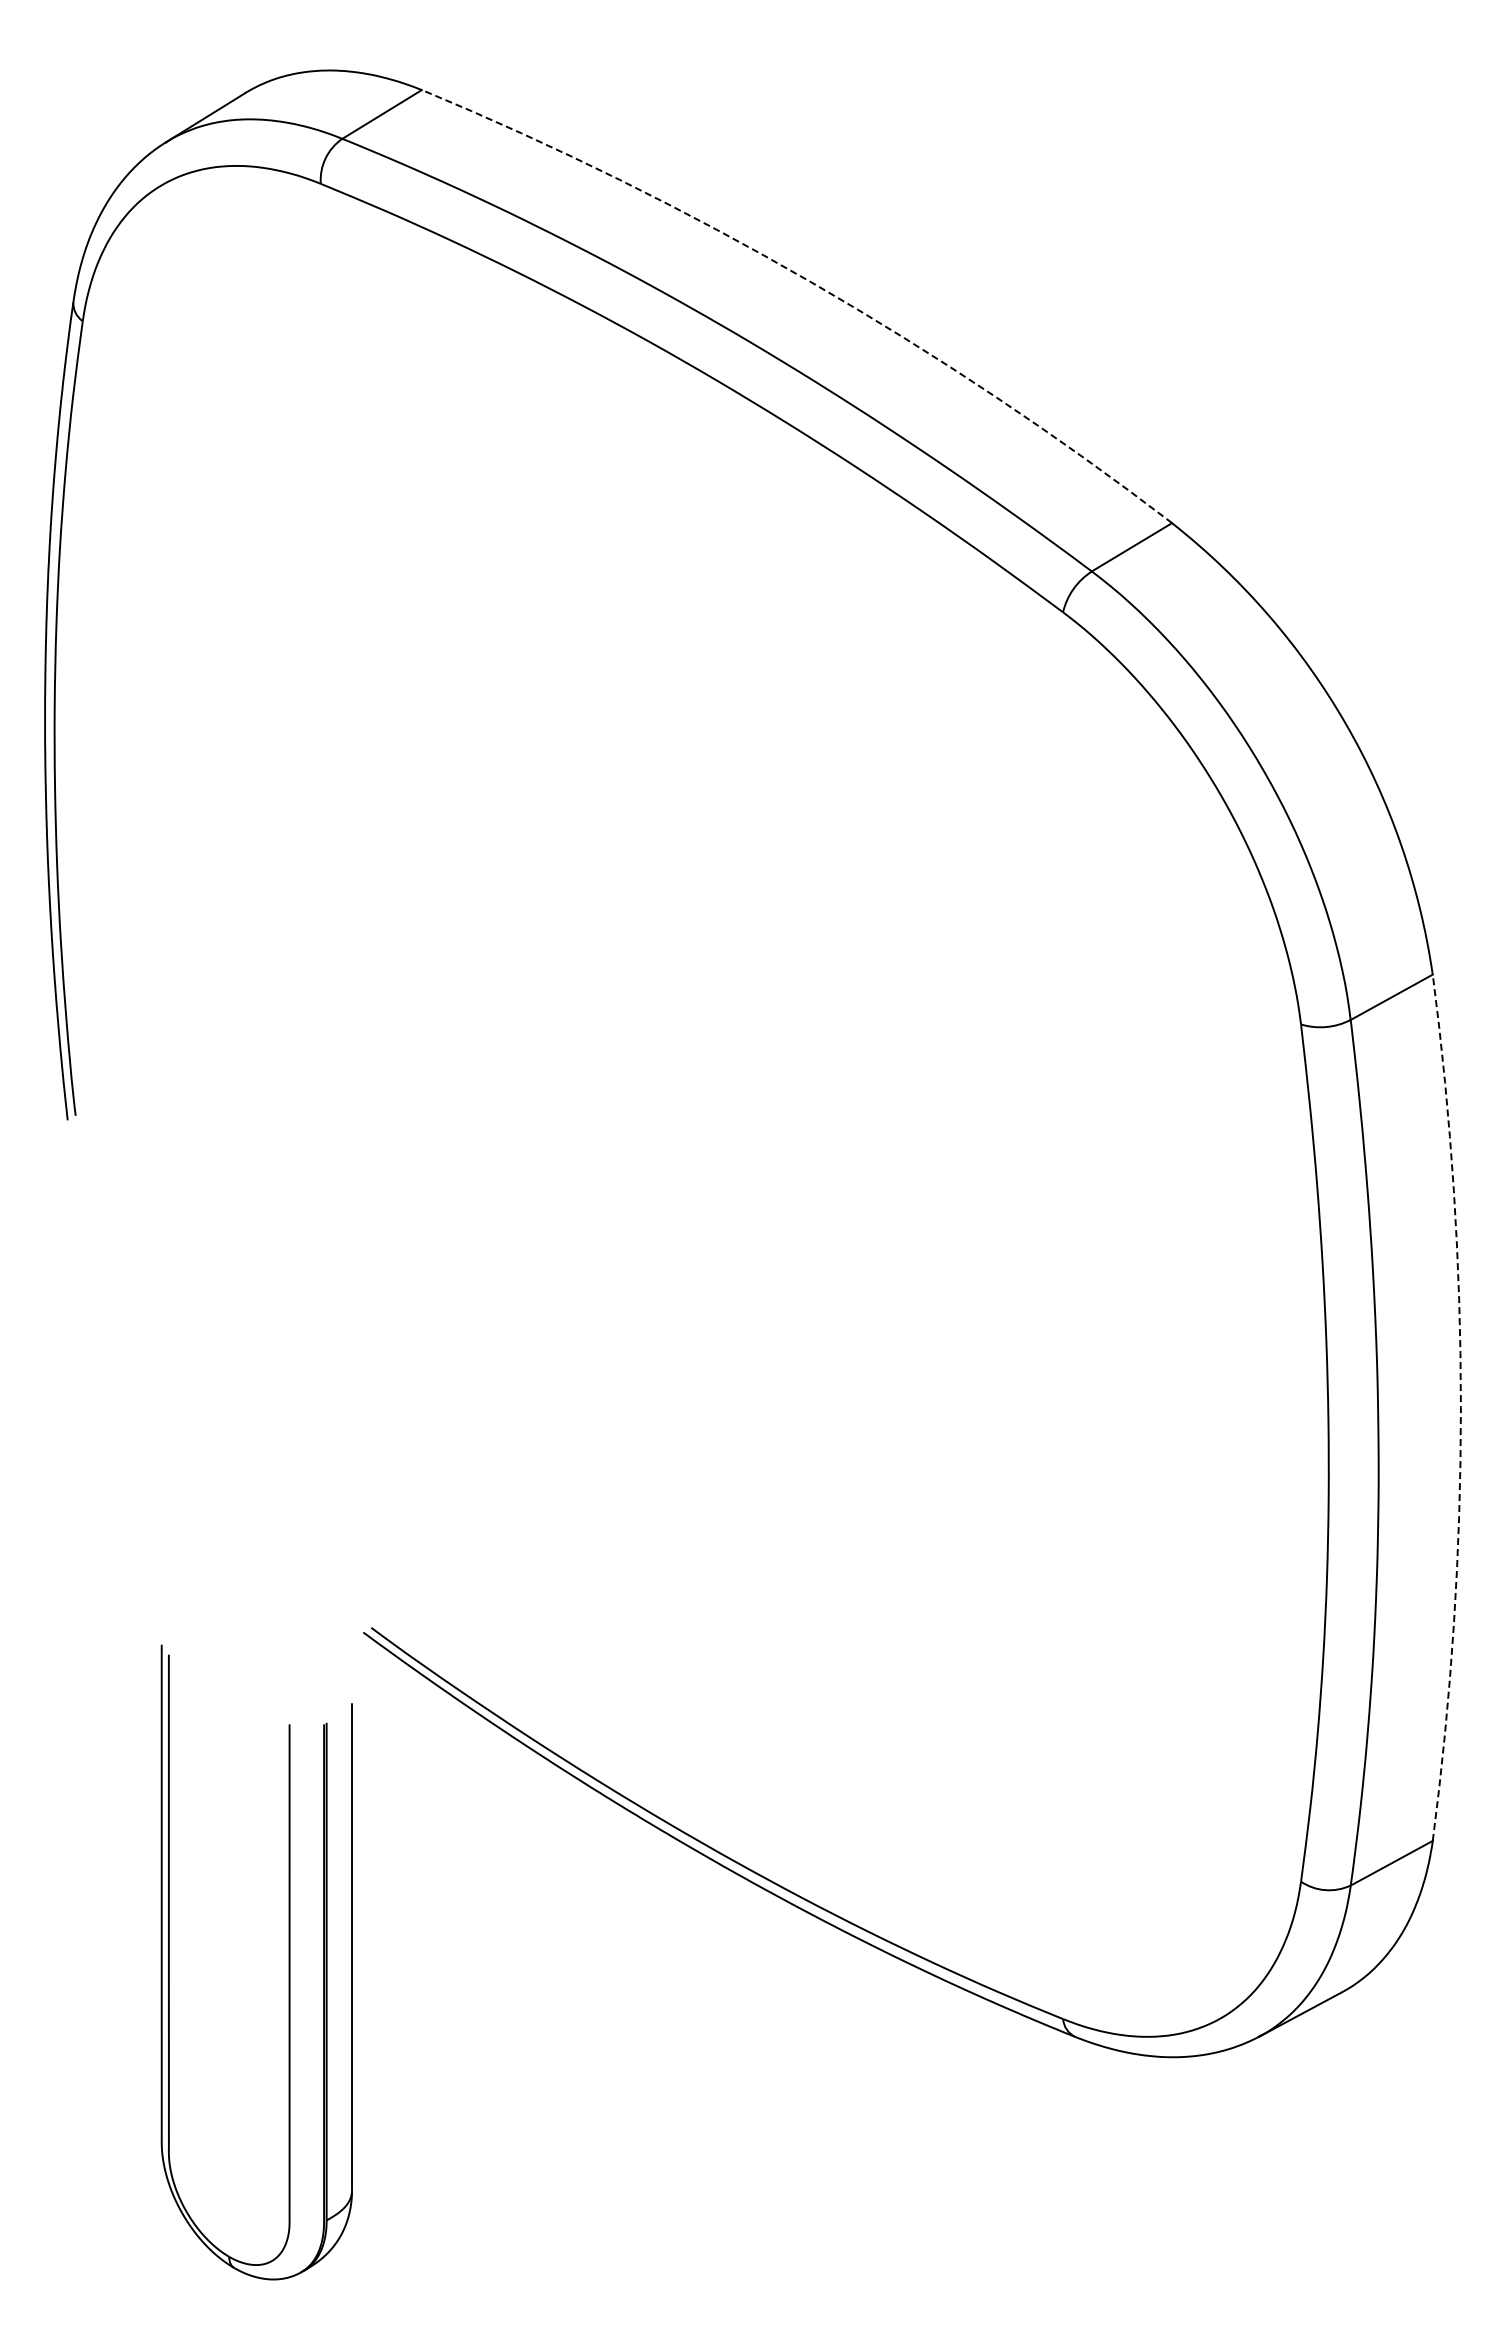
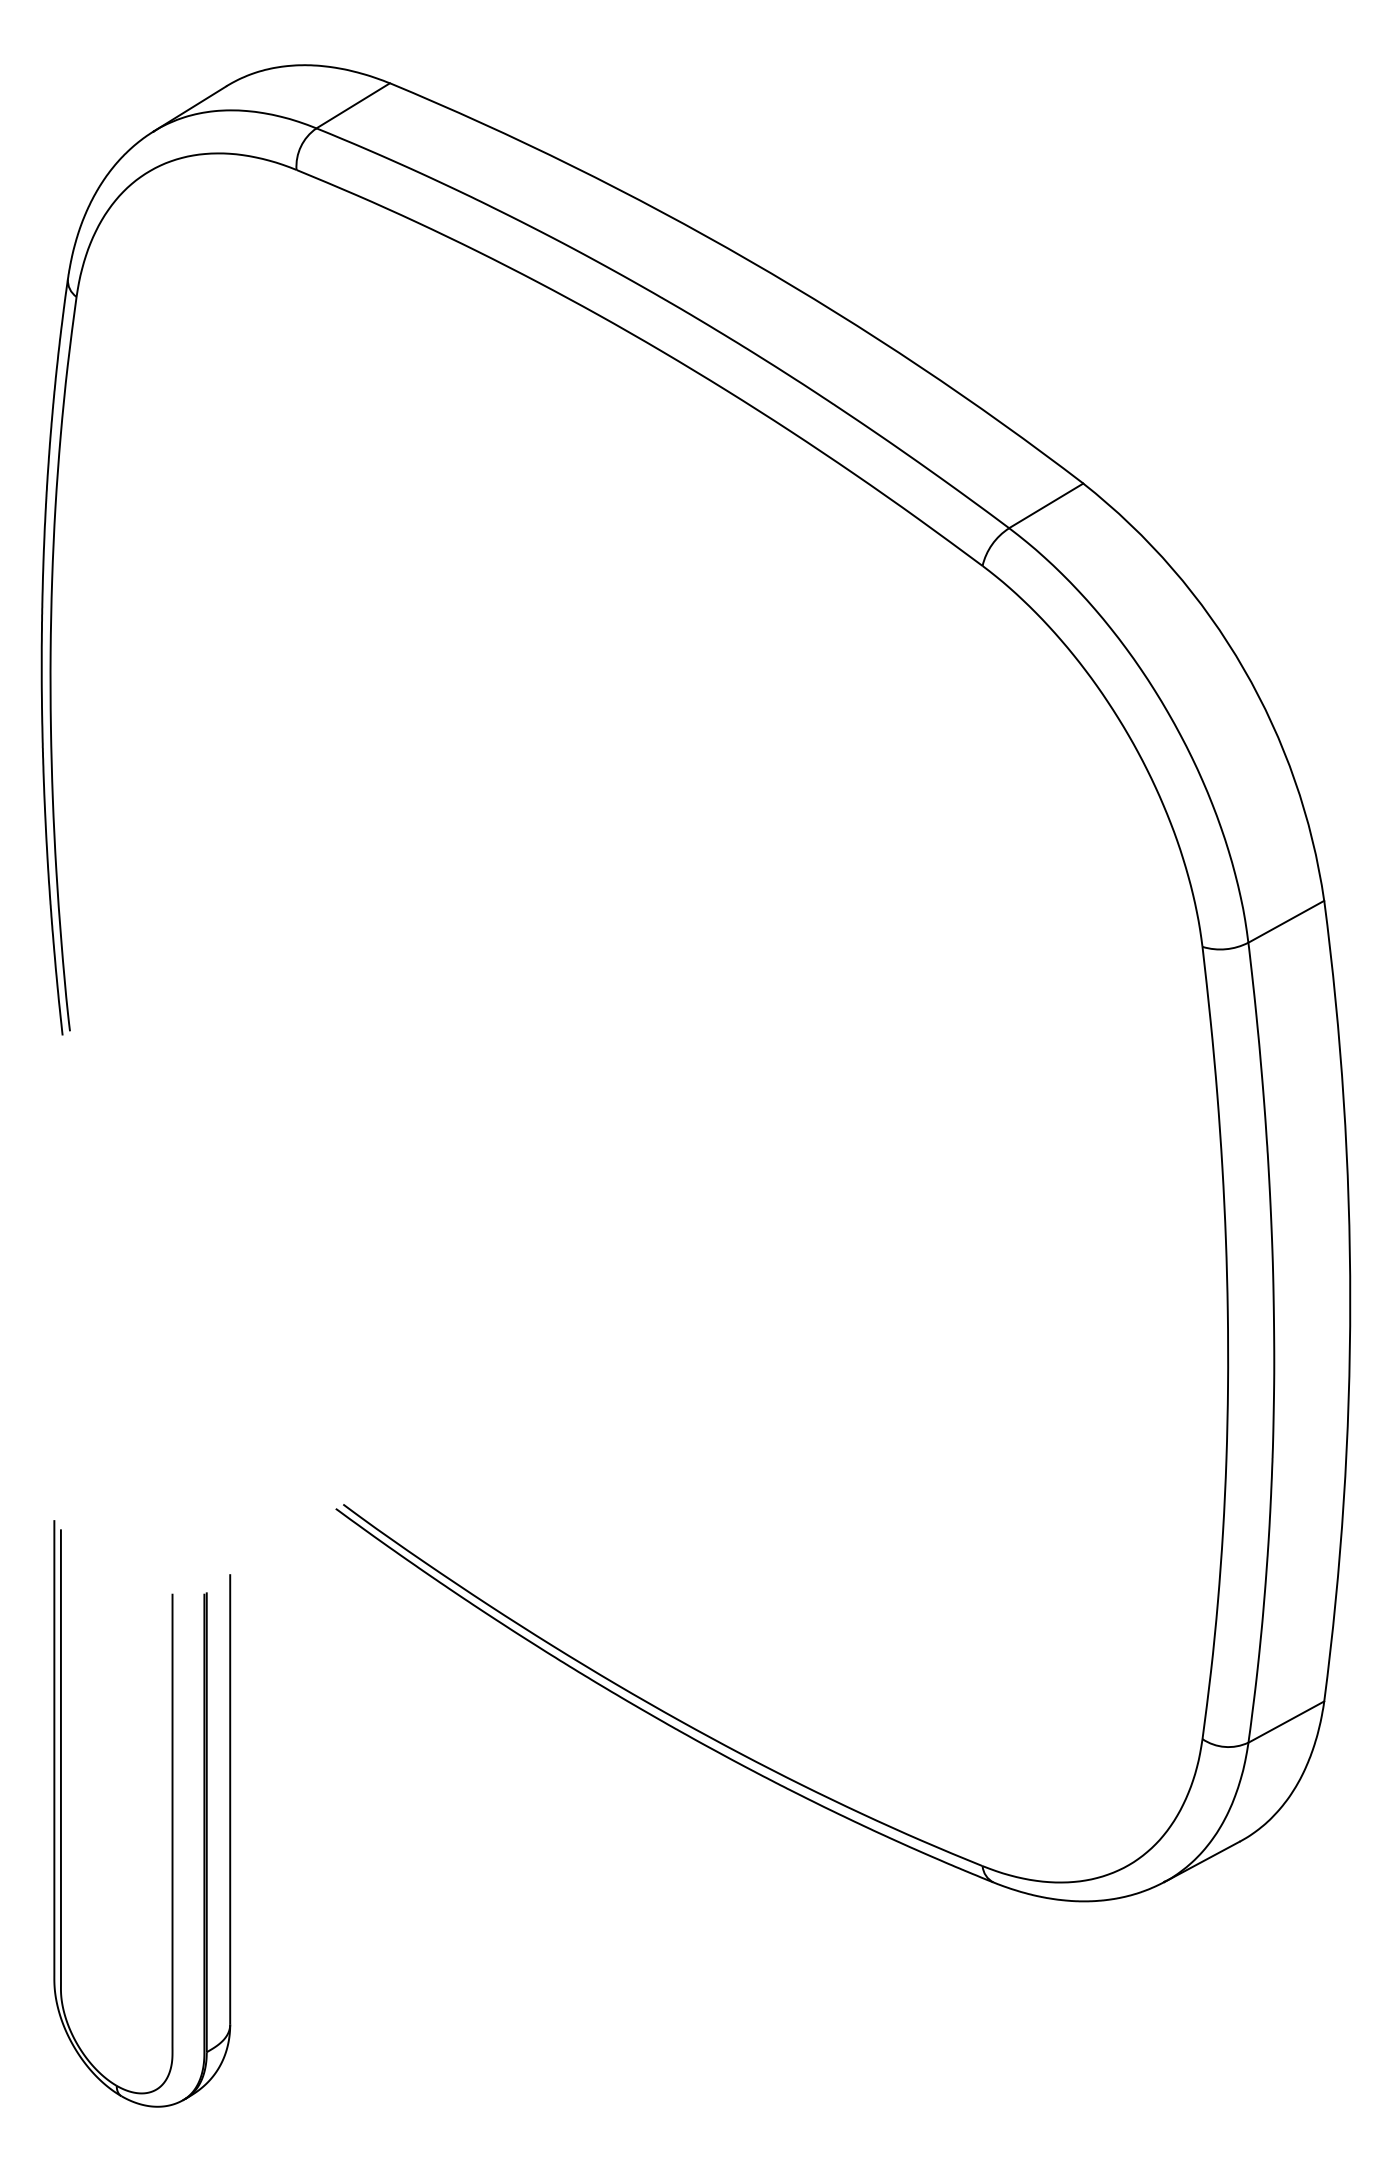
arc: (811, 282) -> (750, 261), dashed -> solid
arc: (1460, 1407) -> (1349, 1300), dashed -> solid
part: (288, 1962) -> (171, 1813), moved

